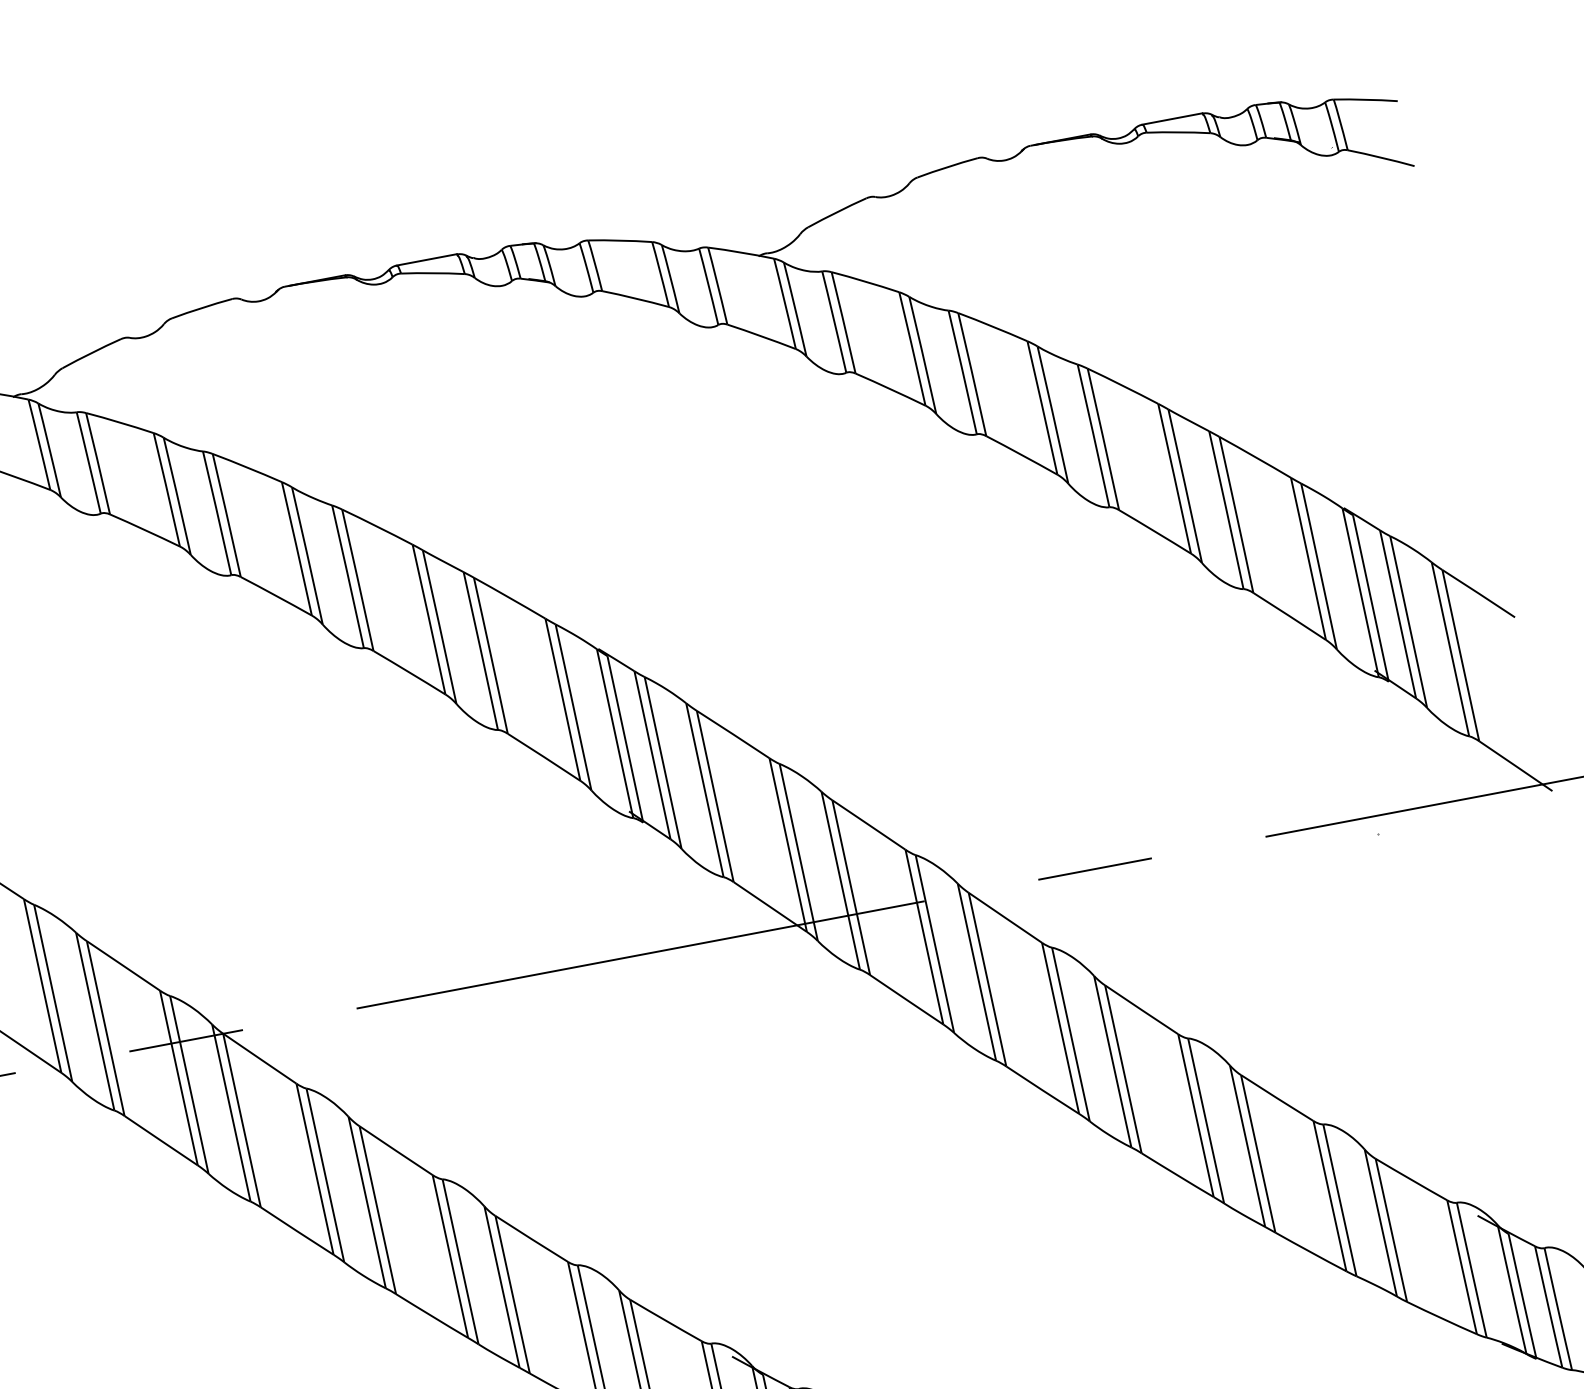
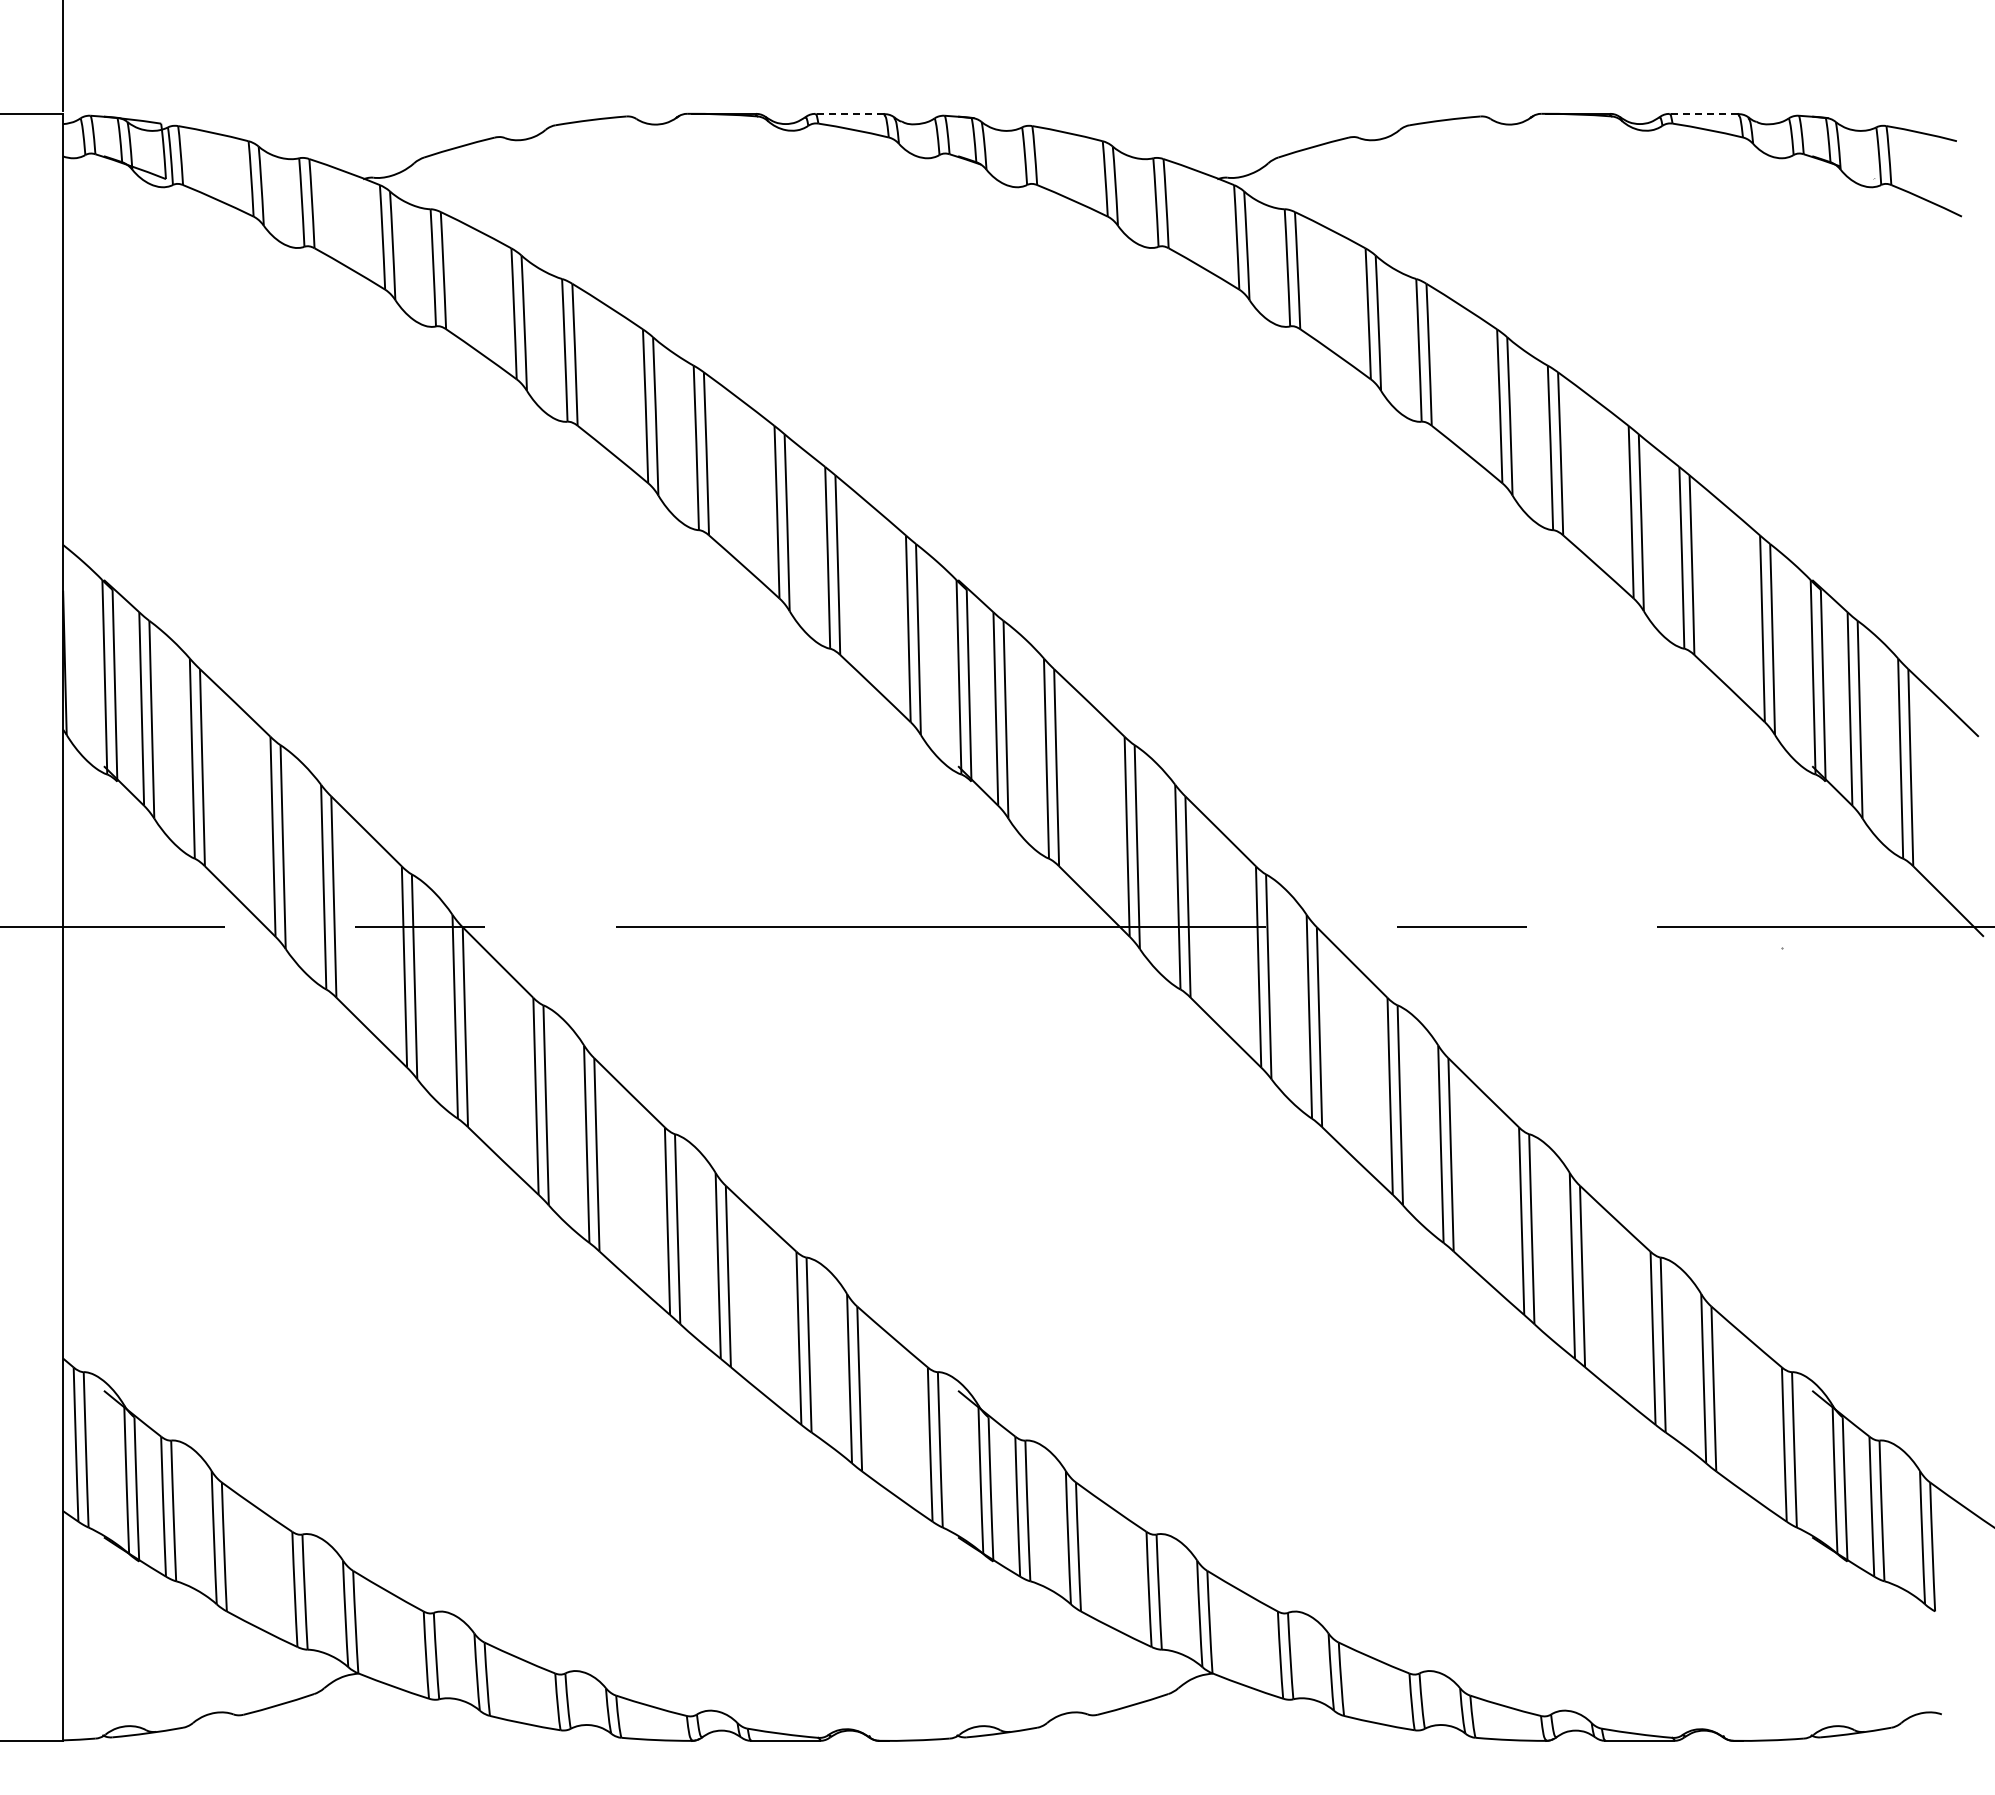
line: (1171, 118) -> (1703, 113), solid -> dashed
line: (426, 259) -> (849, 113), solid -> dashed

